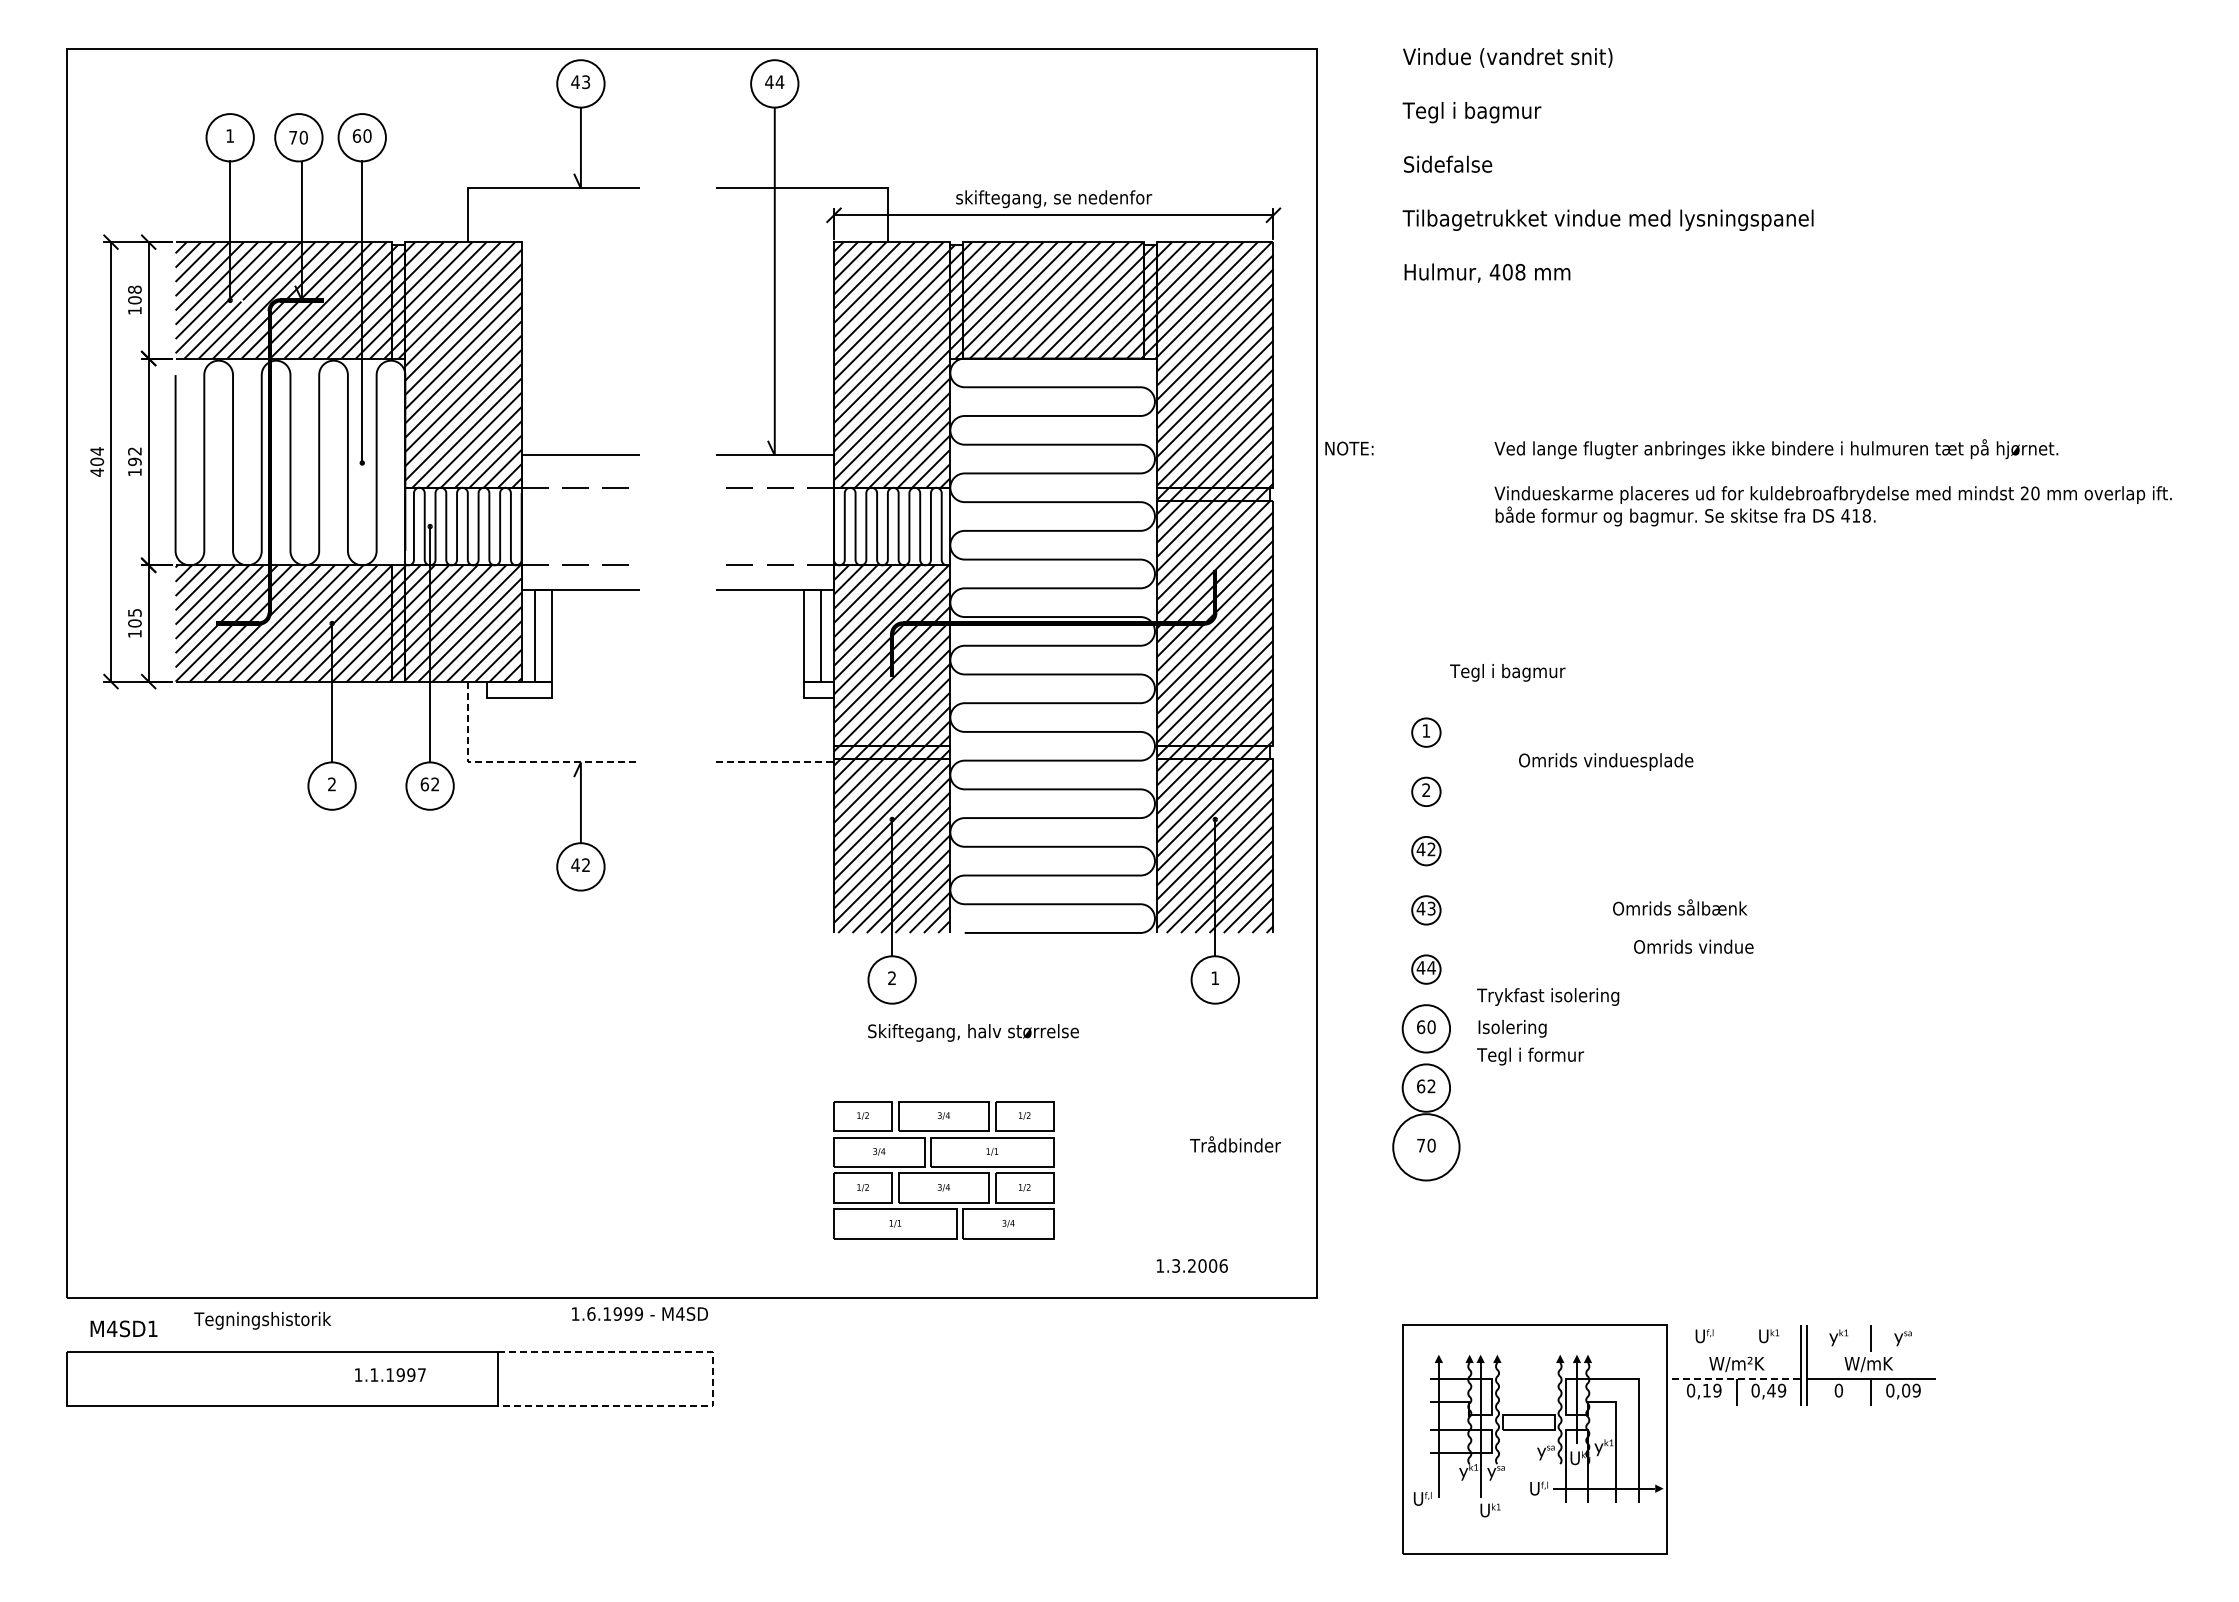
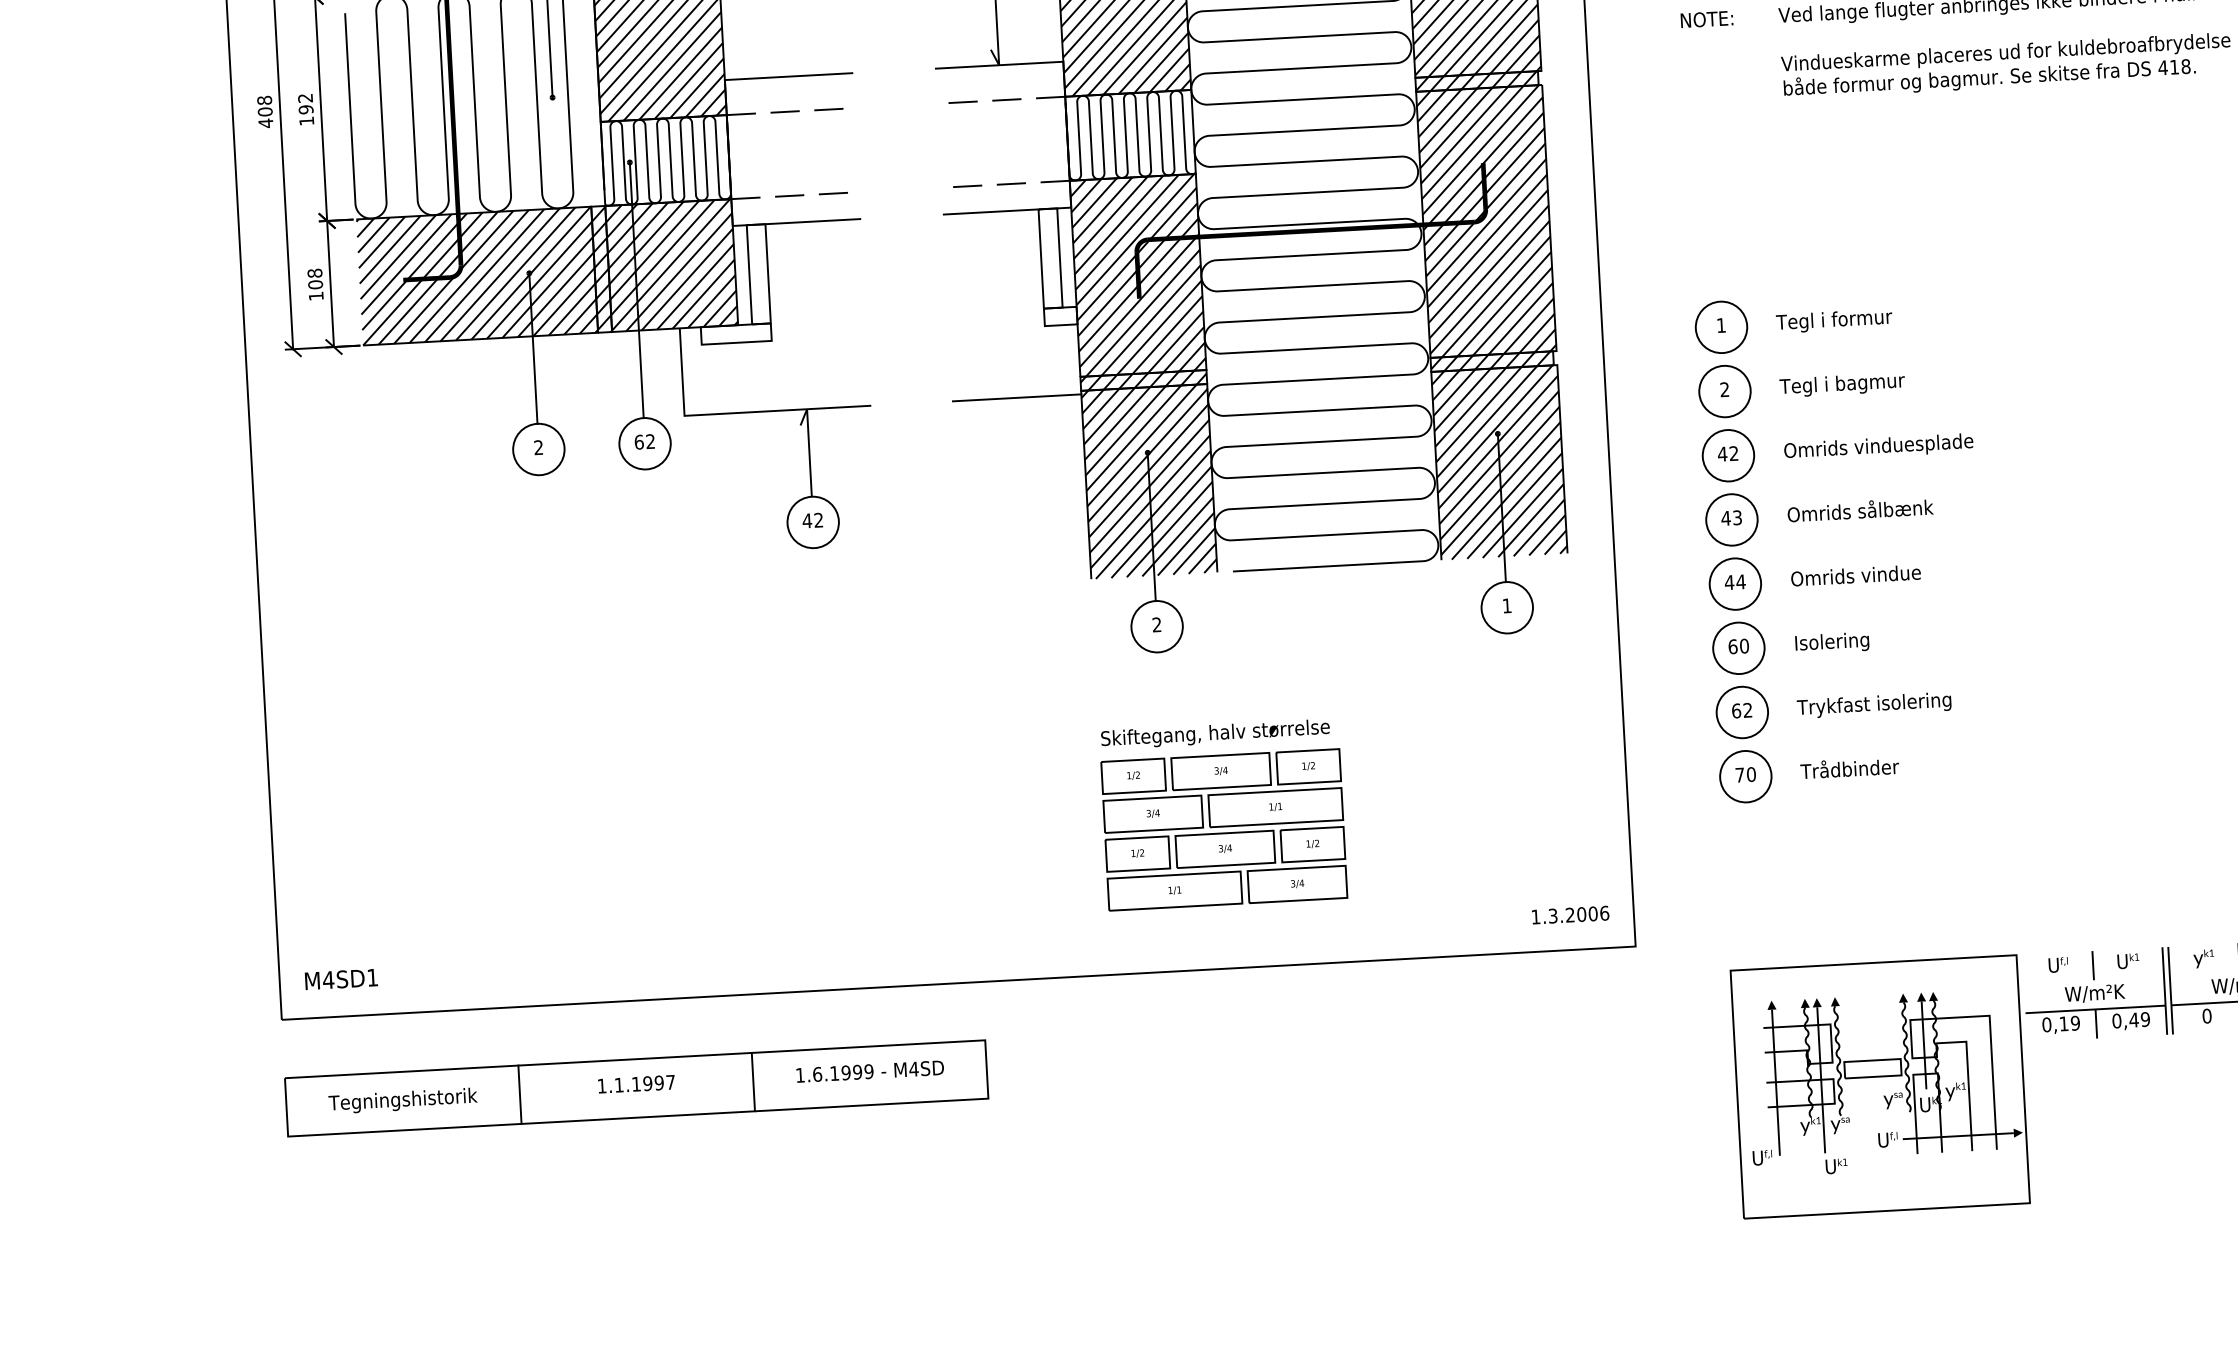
text: (1349, 448) -> (1707, 19), moved
text: (97, 451) -> (265, 100), 404 -> 408
text: (134, 612) -> (314, 272), 105 -> 108
text: (1507, 672) -> (1842, 384), moved
circle: (1426, 732) -> (1721, 327), size x1.67
text: (1606, 761) -> (1879, 446), moved
line: (513, 762) -> (734, 413), dashed -> solid
line: (775, 762) -> (1017, 397), dashed -> solid
circle: (1426, 791) -> (1725, 391), size x1.67
circle: (1426, 850) -> (1728, 455), size x1.67
text: (1680, 907) -> (1860, 509), moved
circle: (1426, 910) -> (1732, 520), size x1.67
text: (1693, 946) -> (1855, 575), moved
circle: (1426, 969) -> (1735, 583), size x1.67
text: (1548, 996) -> (1874, 704), moved
text: (973, 1032) -> (1215, 733), moved
text: (1530, 1056) -> (1834, 321), moved
text: (1235, 1144) -> (1849, 767), moved
circle: (1426, 1147) -> (1745, 776), size x0.71
text: (1191, 1265) -> (1569, 914), moved
text: (639, 1313) -> (869, 1071), moved
text: (262, 1320) -> (402, 1100), moved
text: (123, 1328) -> (340, 979), moved
line: (1736, 1338) -> (2093, 965), added
line: (282, 1378) -> (519, 1094), added
line: (713, 1378) -> (986, 1069), dashed -> solid
line: (1736, 1378) -> (2095, 1008), dashed -> solid

